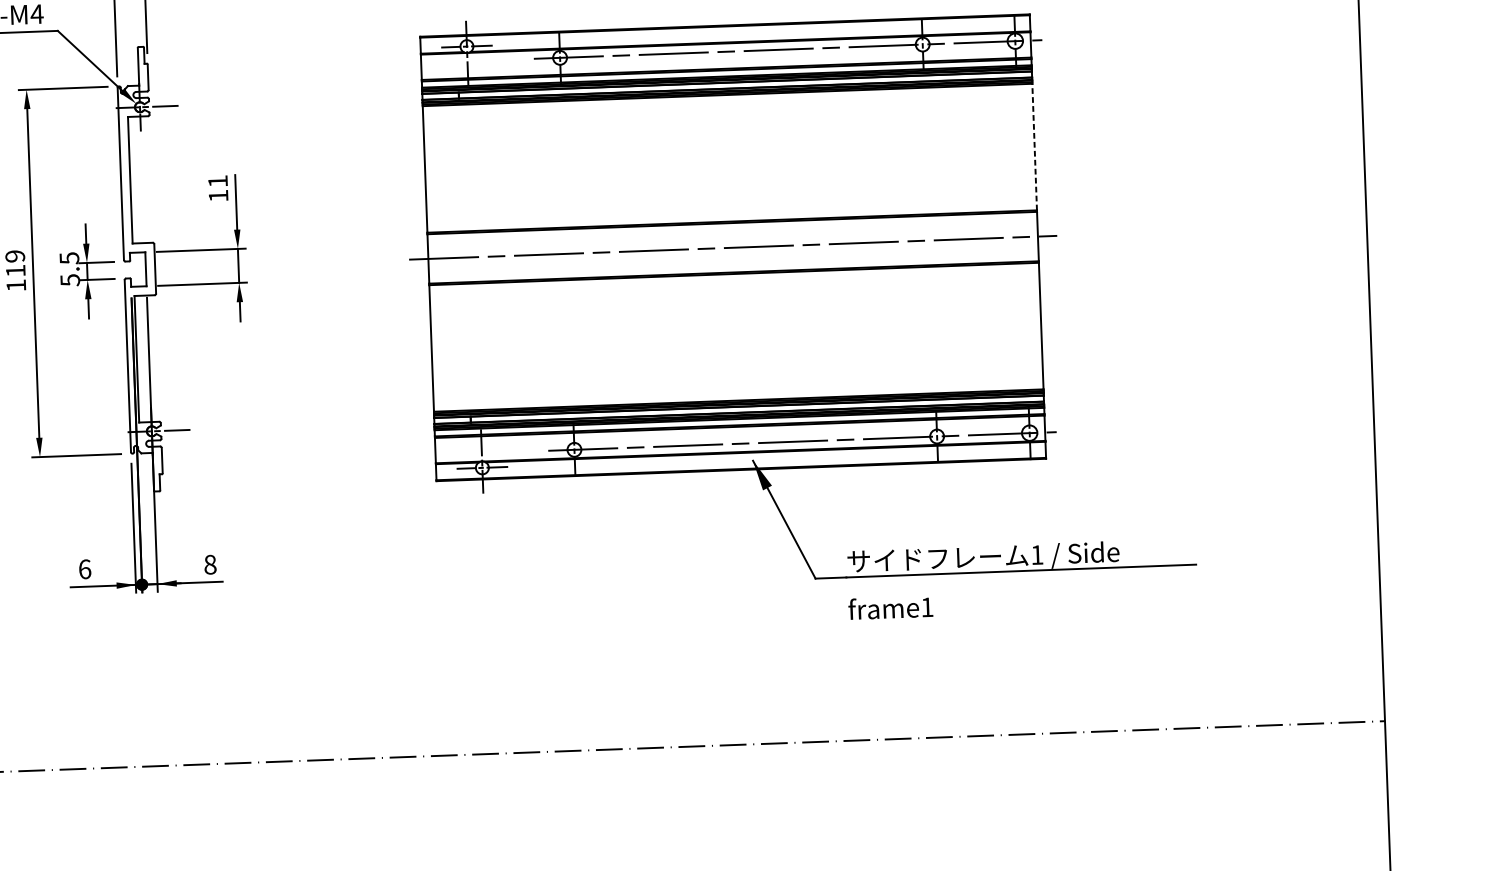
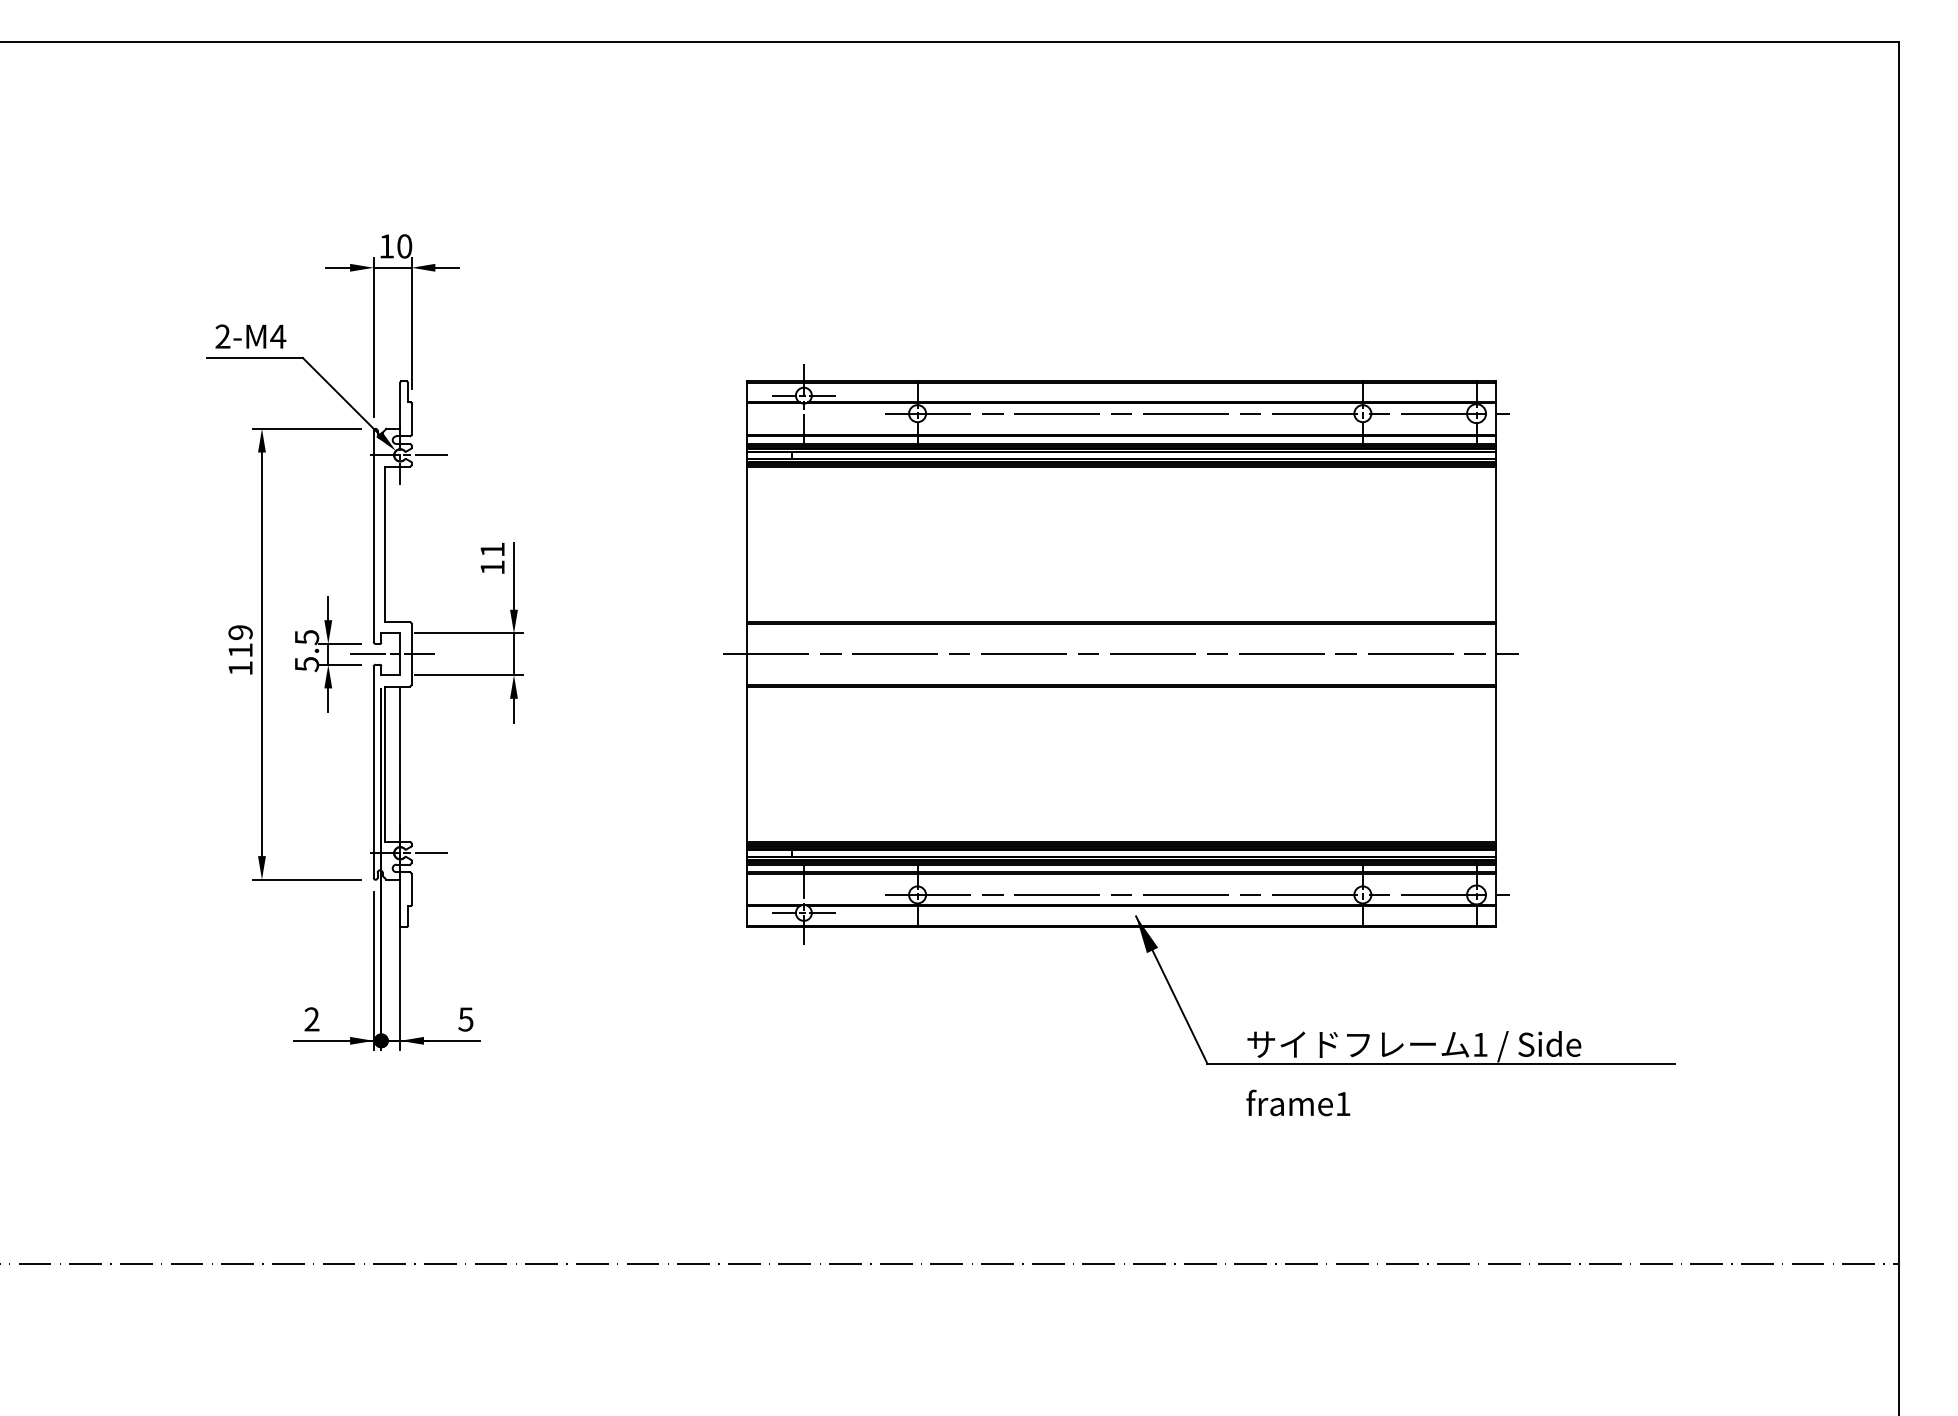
line: (1034, 147) -> (1495, 544), dashed -> solid
line: (139, 269) -> (392, 654), added
text: (209, 564) -> (465, 1019), 8 -> 5
text: (84, 569) -> (311, 1019), 6 -> 2

